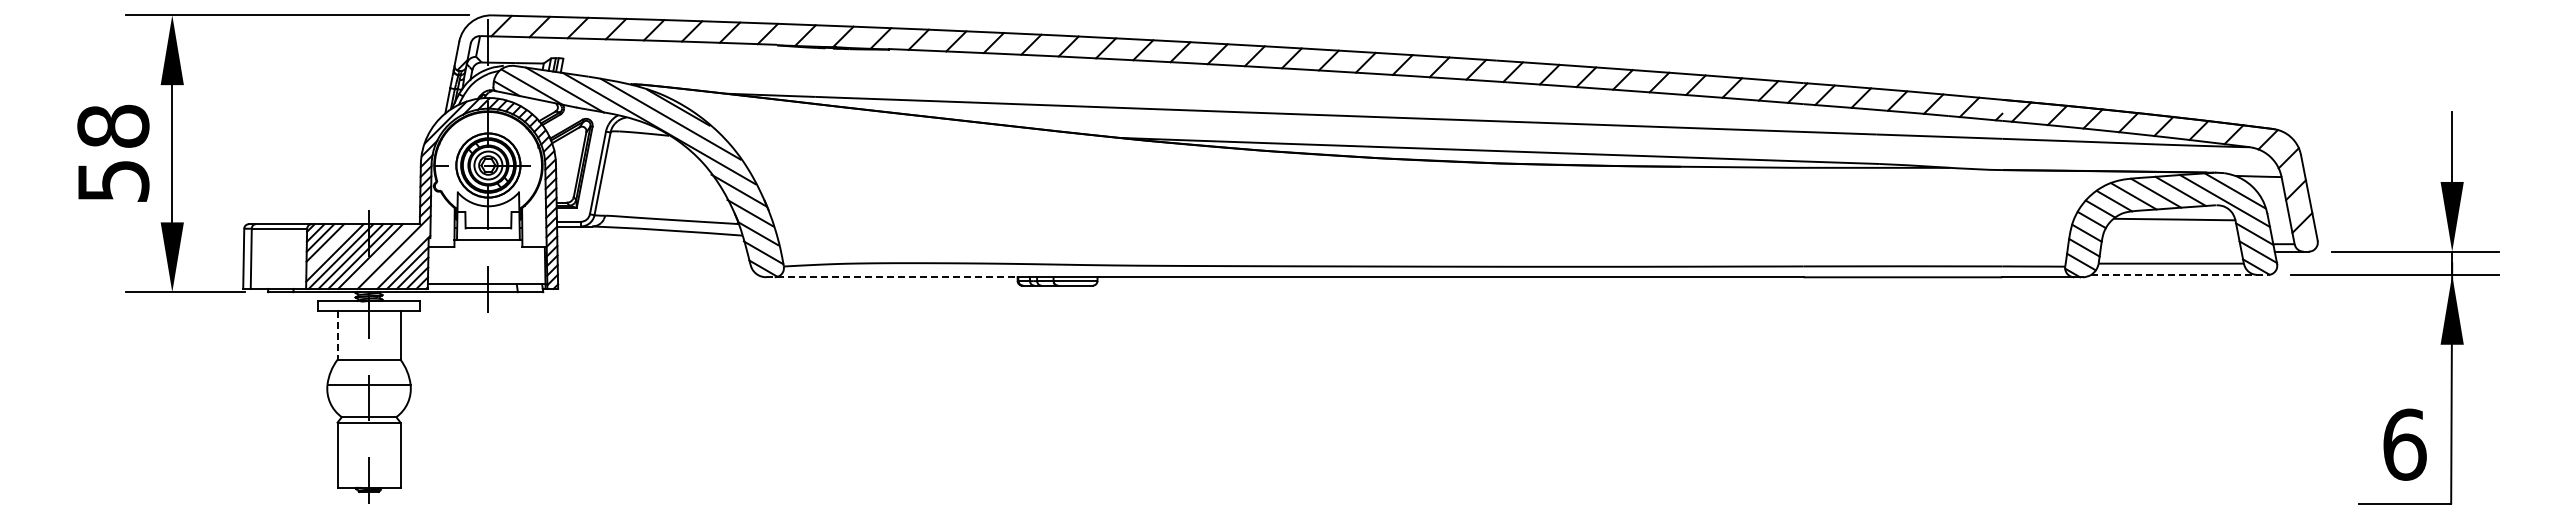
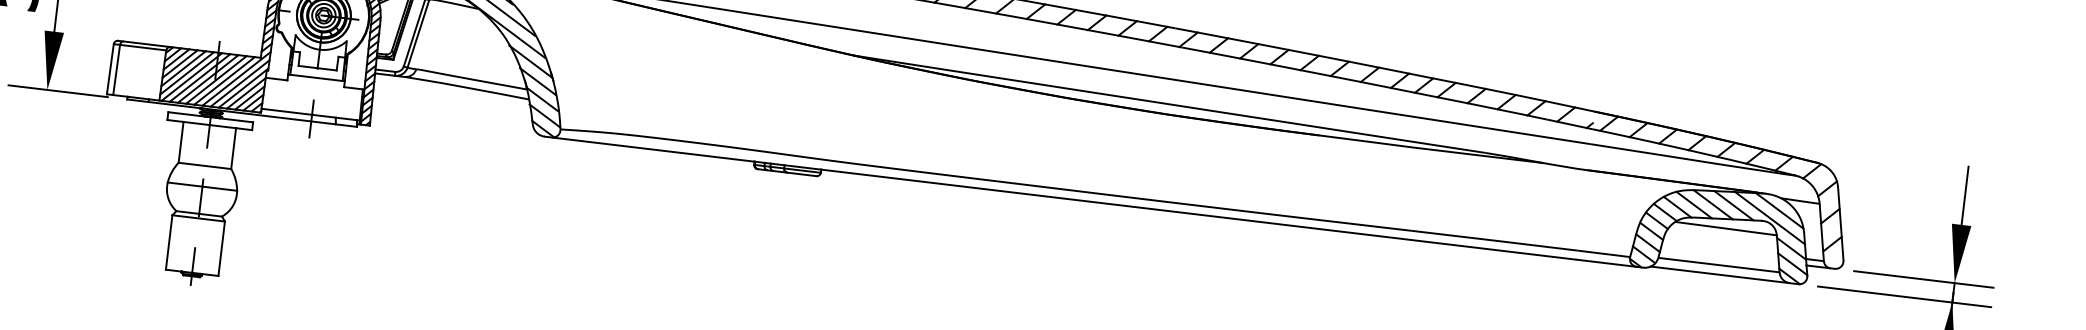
line: (329, 247) -> (183, 68), added
line: (379, 256) -> (223, 80), added
line: (398, 256) -> (239, 82), added
line: (2179, 274) -> (1724, 274), dashed -> solid
line: (891, 277) -> (649, 149), dashed -> solid
line: (337, 335) -> (181, 142), dashed -> solid

